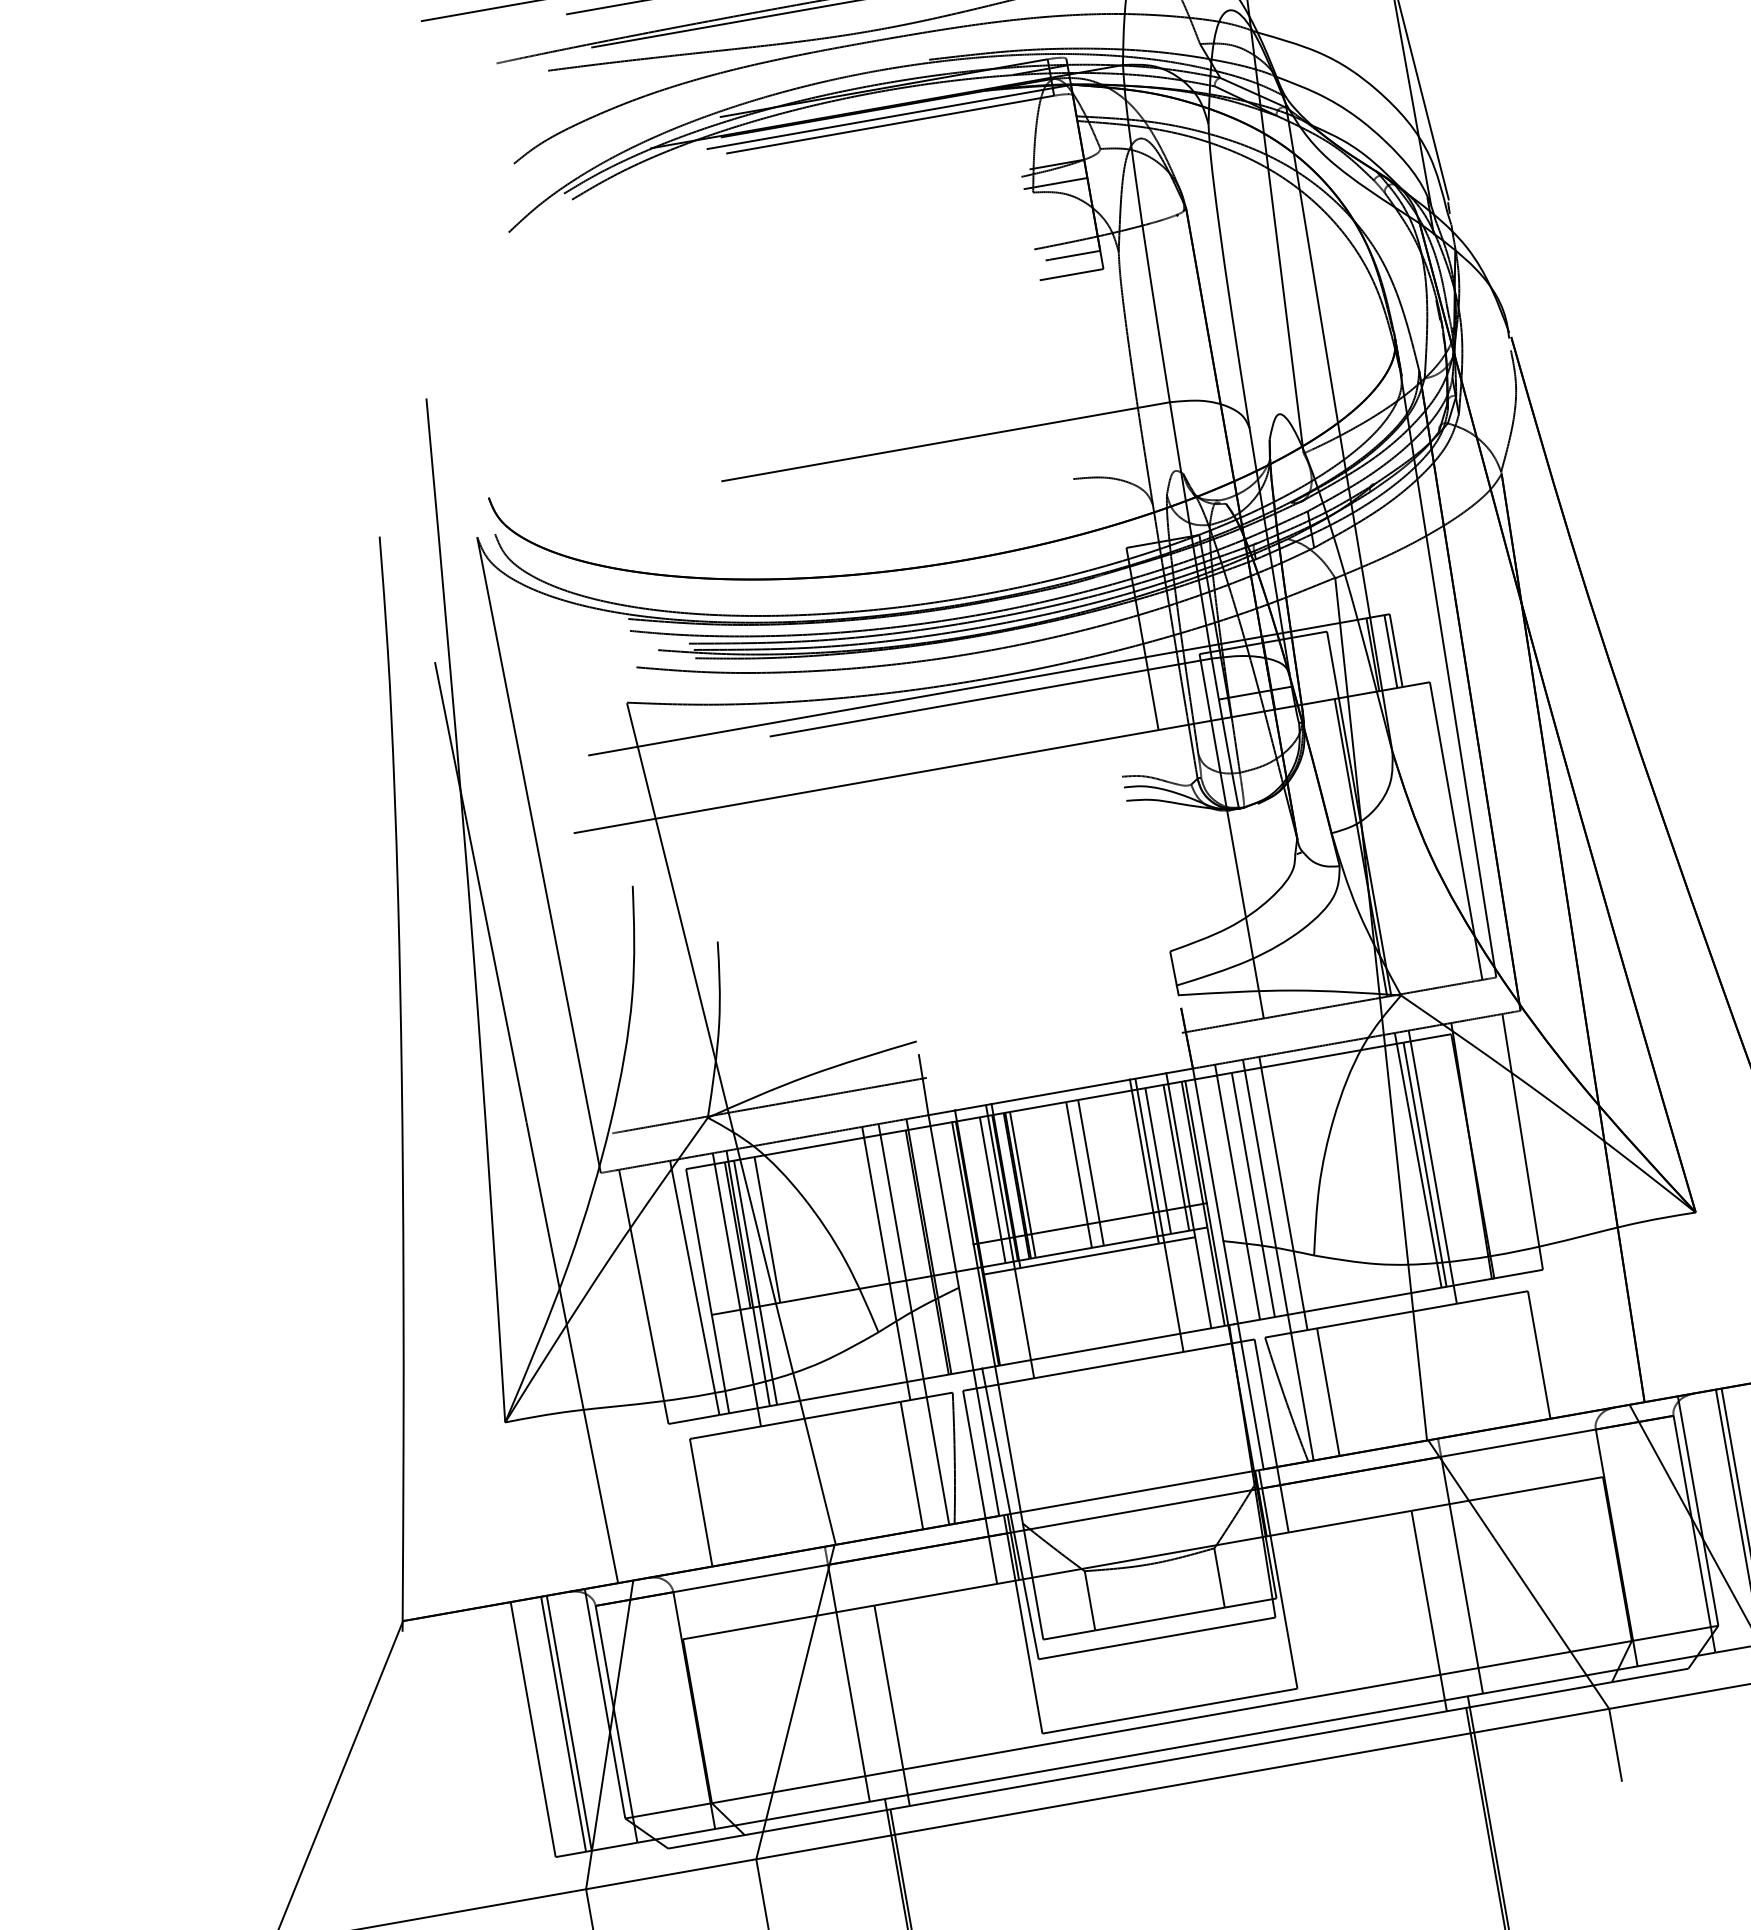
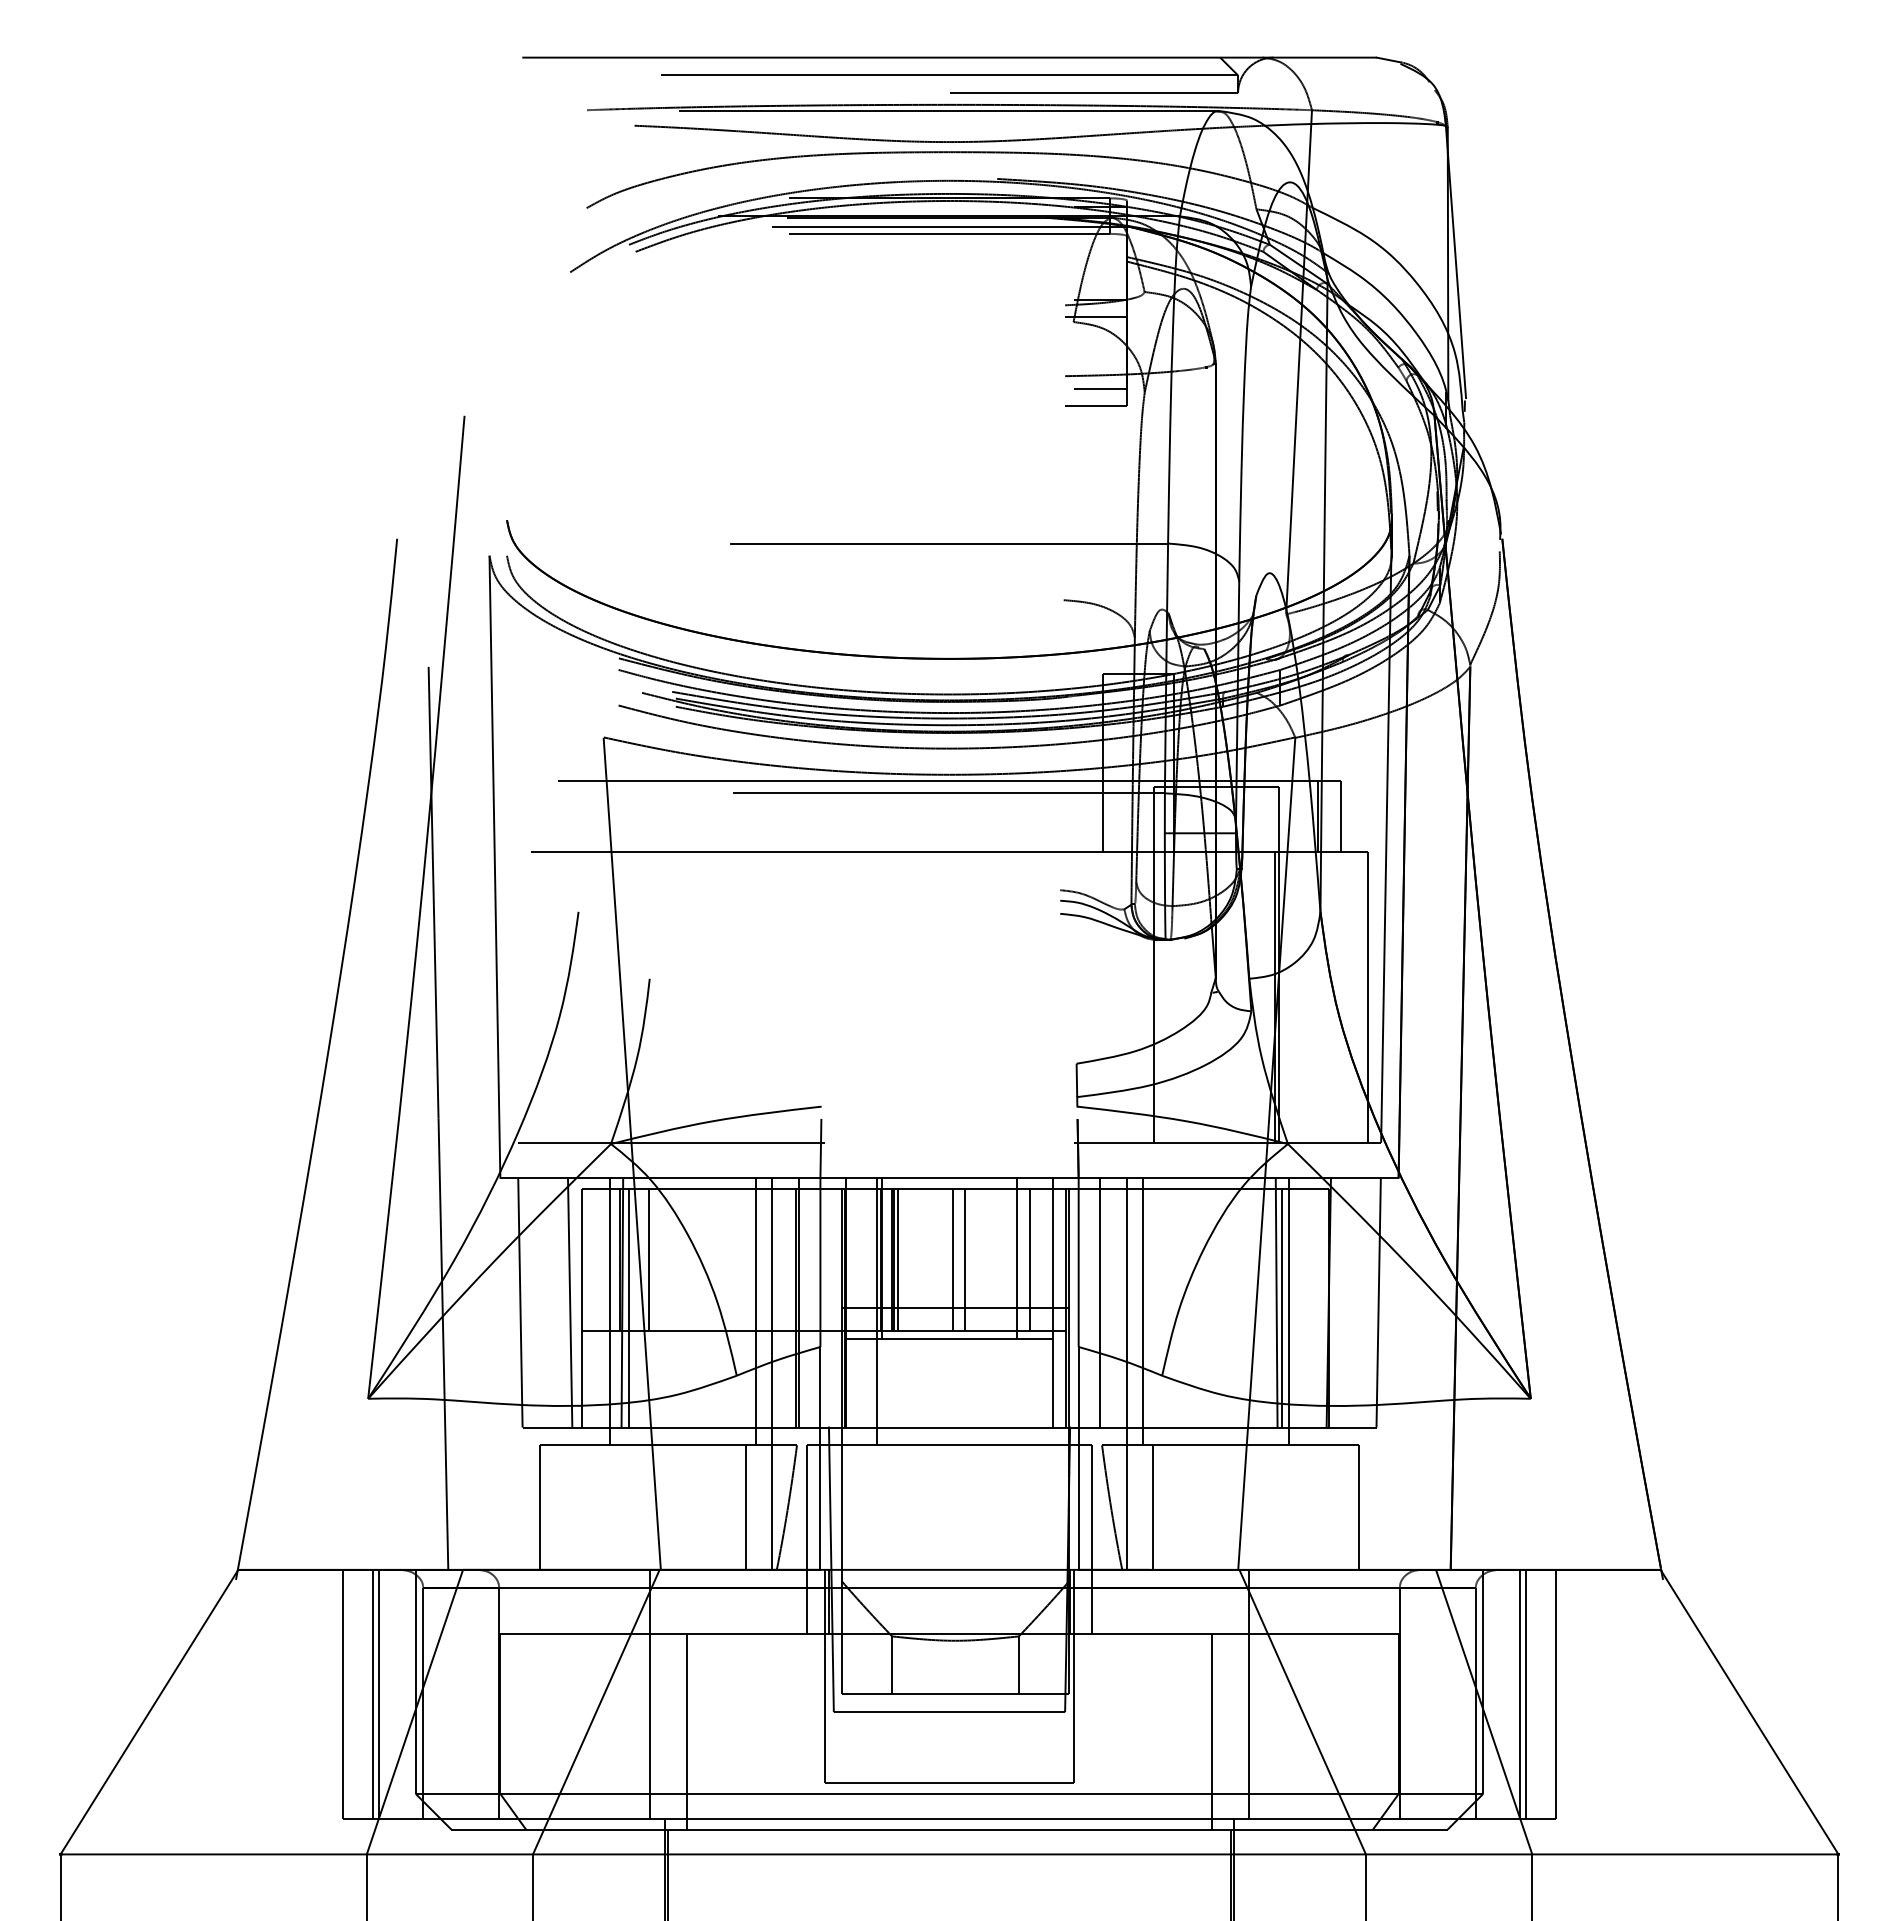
line: (1390, 651) -> (1335, 816), removed
line: (1176, 1158) -> (1048, 1260), removed
line: (992, 1190) -> (868, 1260), removed
line: (1253, 1195) -> (1114, 1308), removed
line: (1159, 1214) -> (1022, 1311), removed

